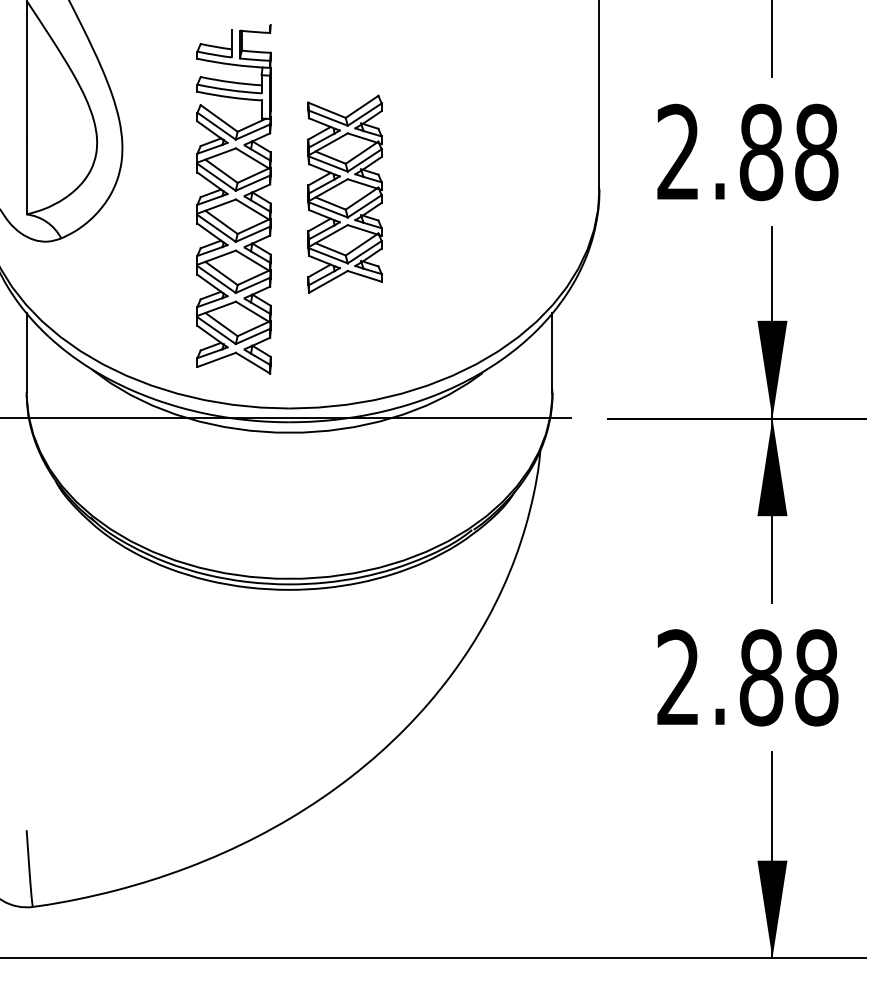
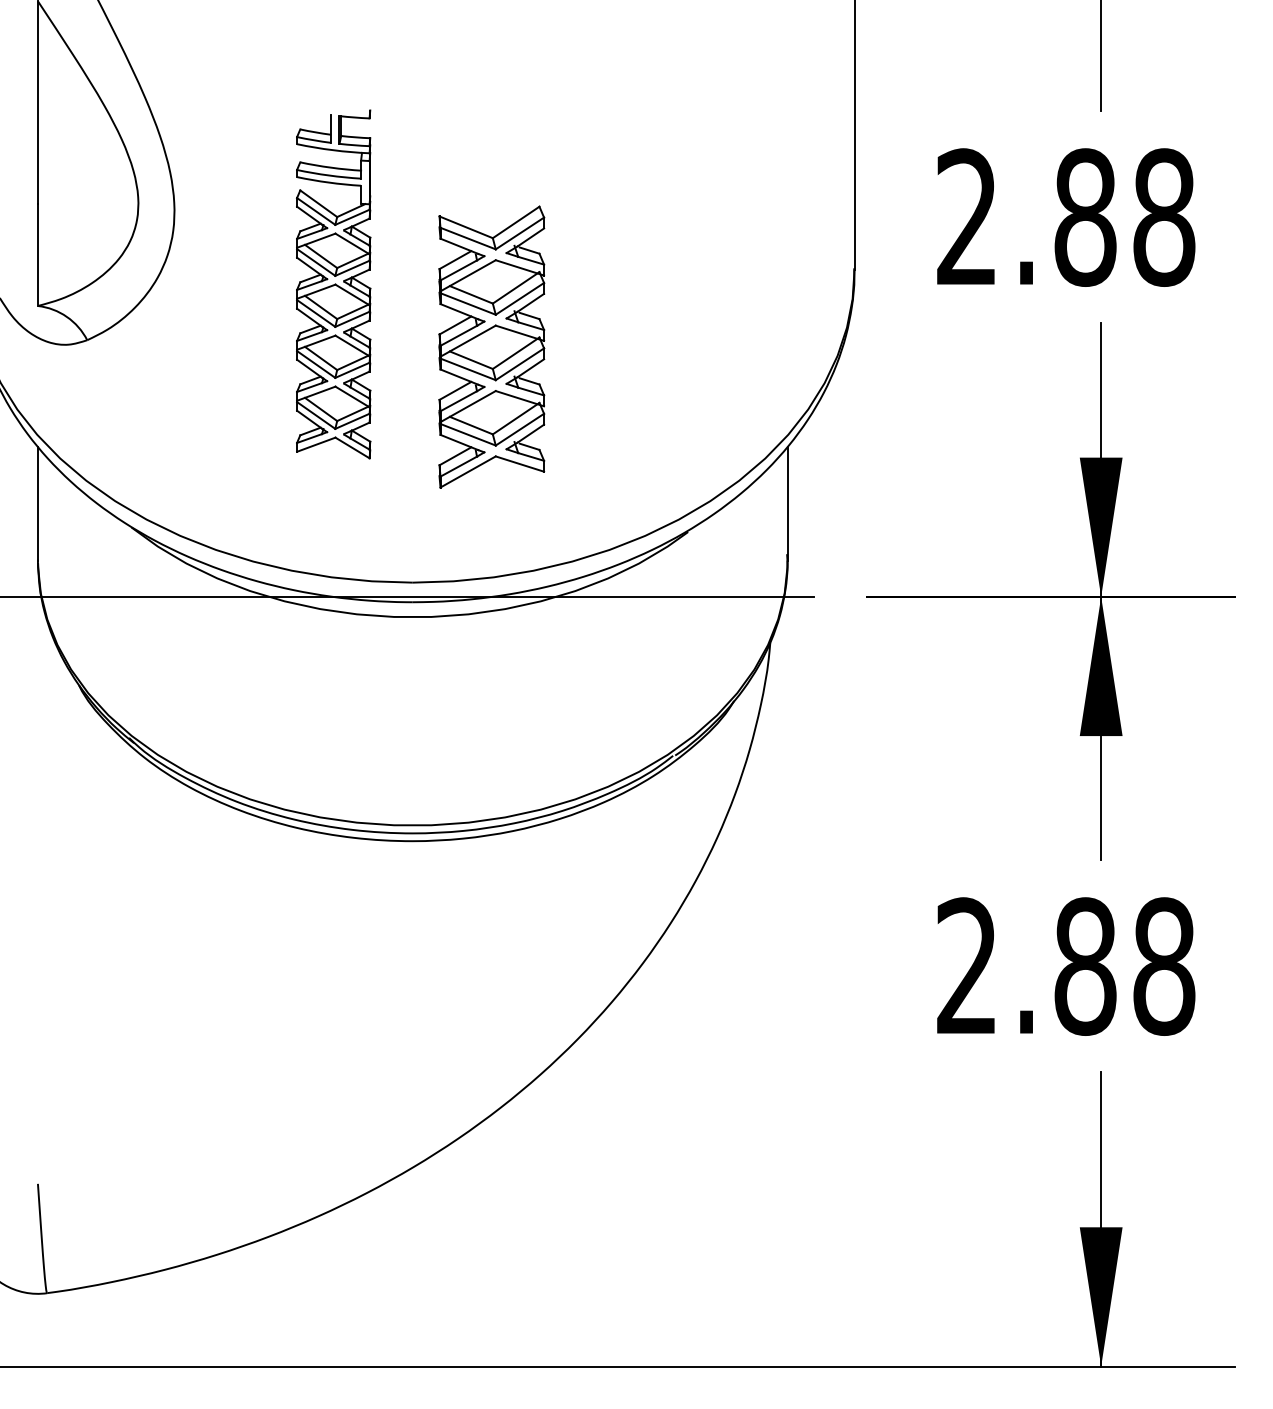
part: (344, 193) -> (491, 345), moved
part: (233, 199) -> (332, 284), size x0.7

